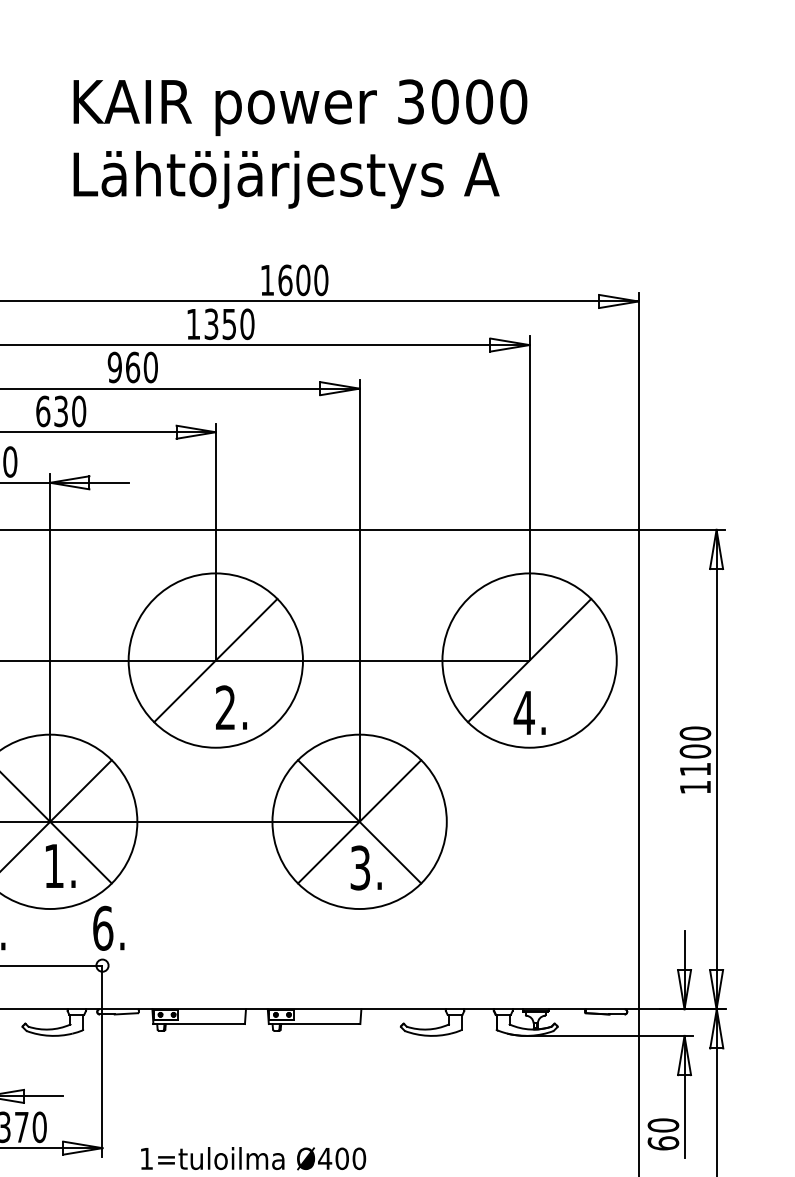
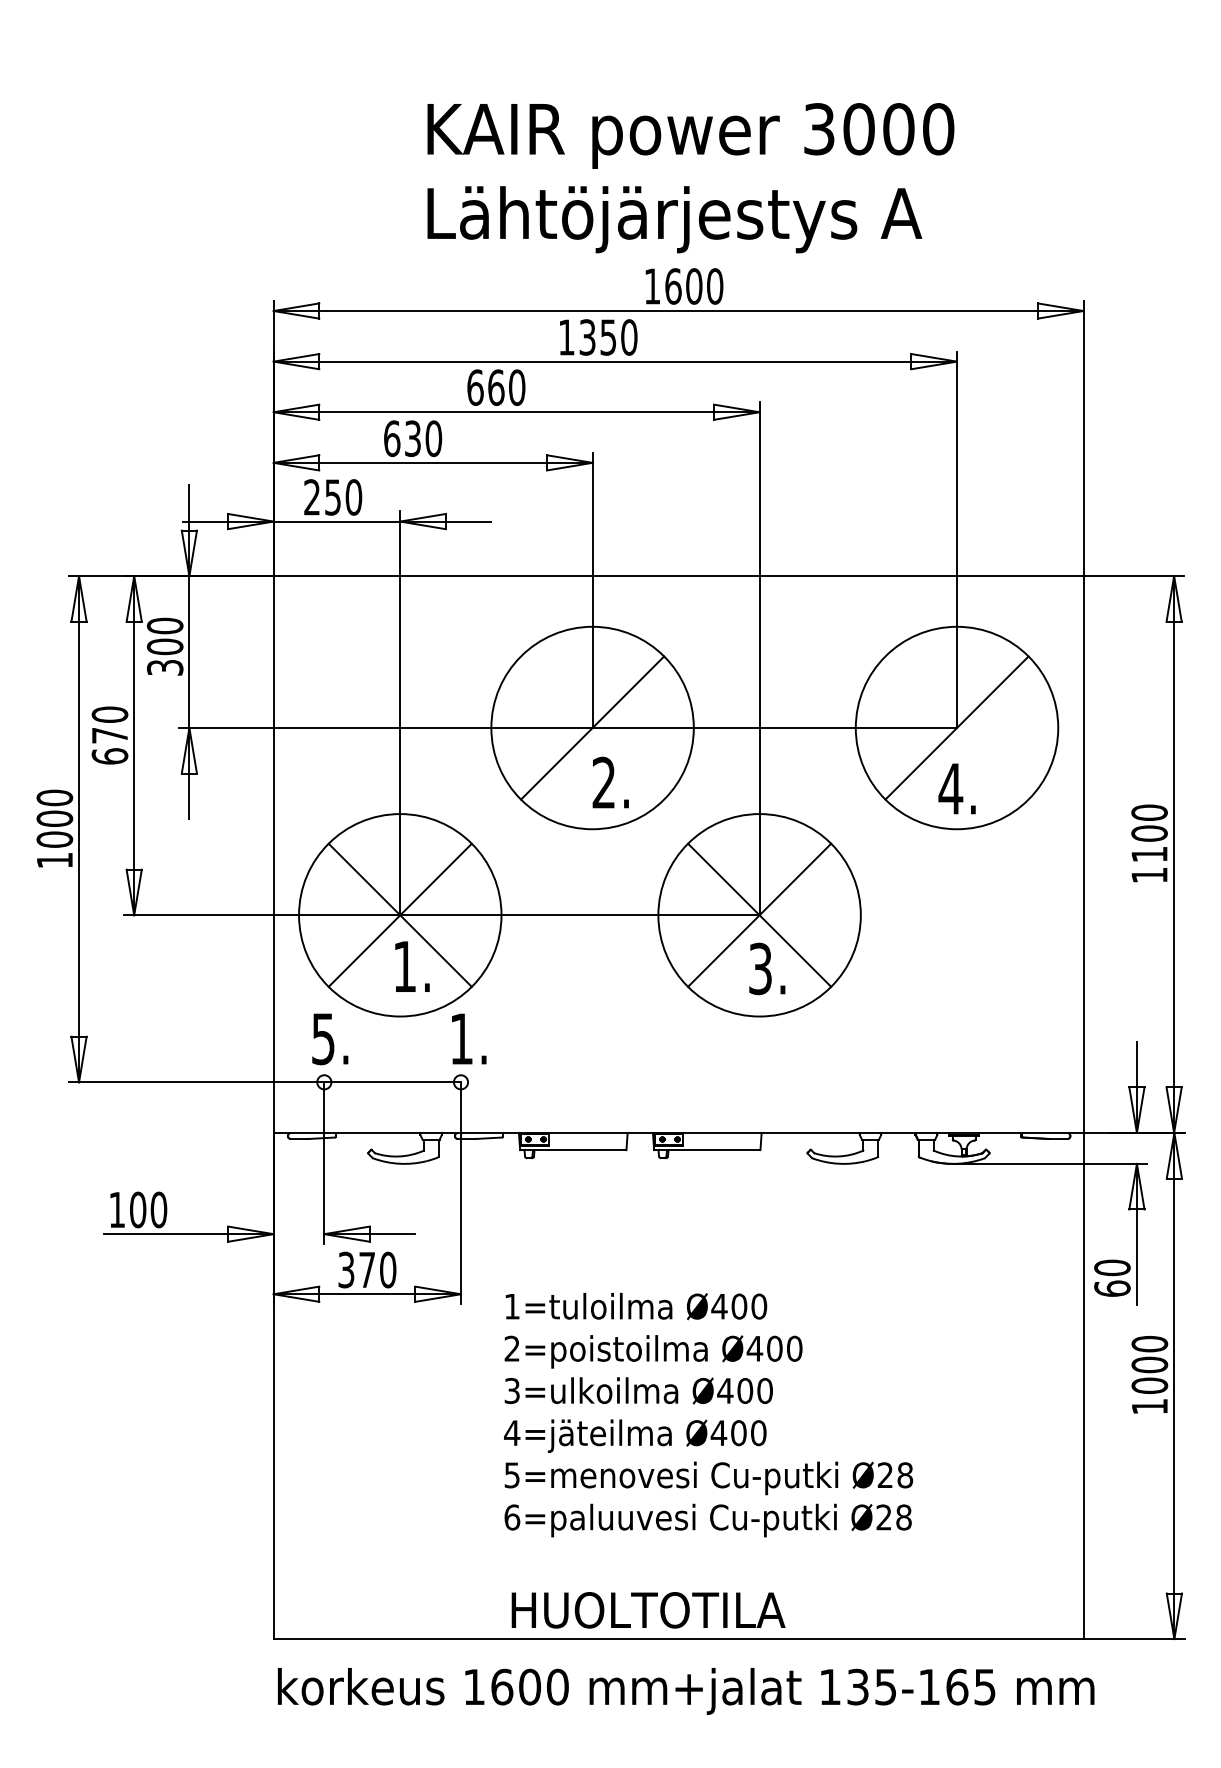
text: (300, 144) -> (690, 178), moved
text: (114, 367) -> (475, 387), 960 -> 660
text: (102, 927) -> (461, 1038), 6. -> 1.

